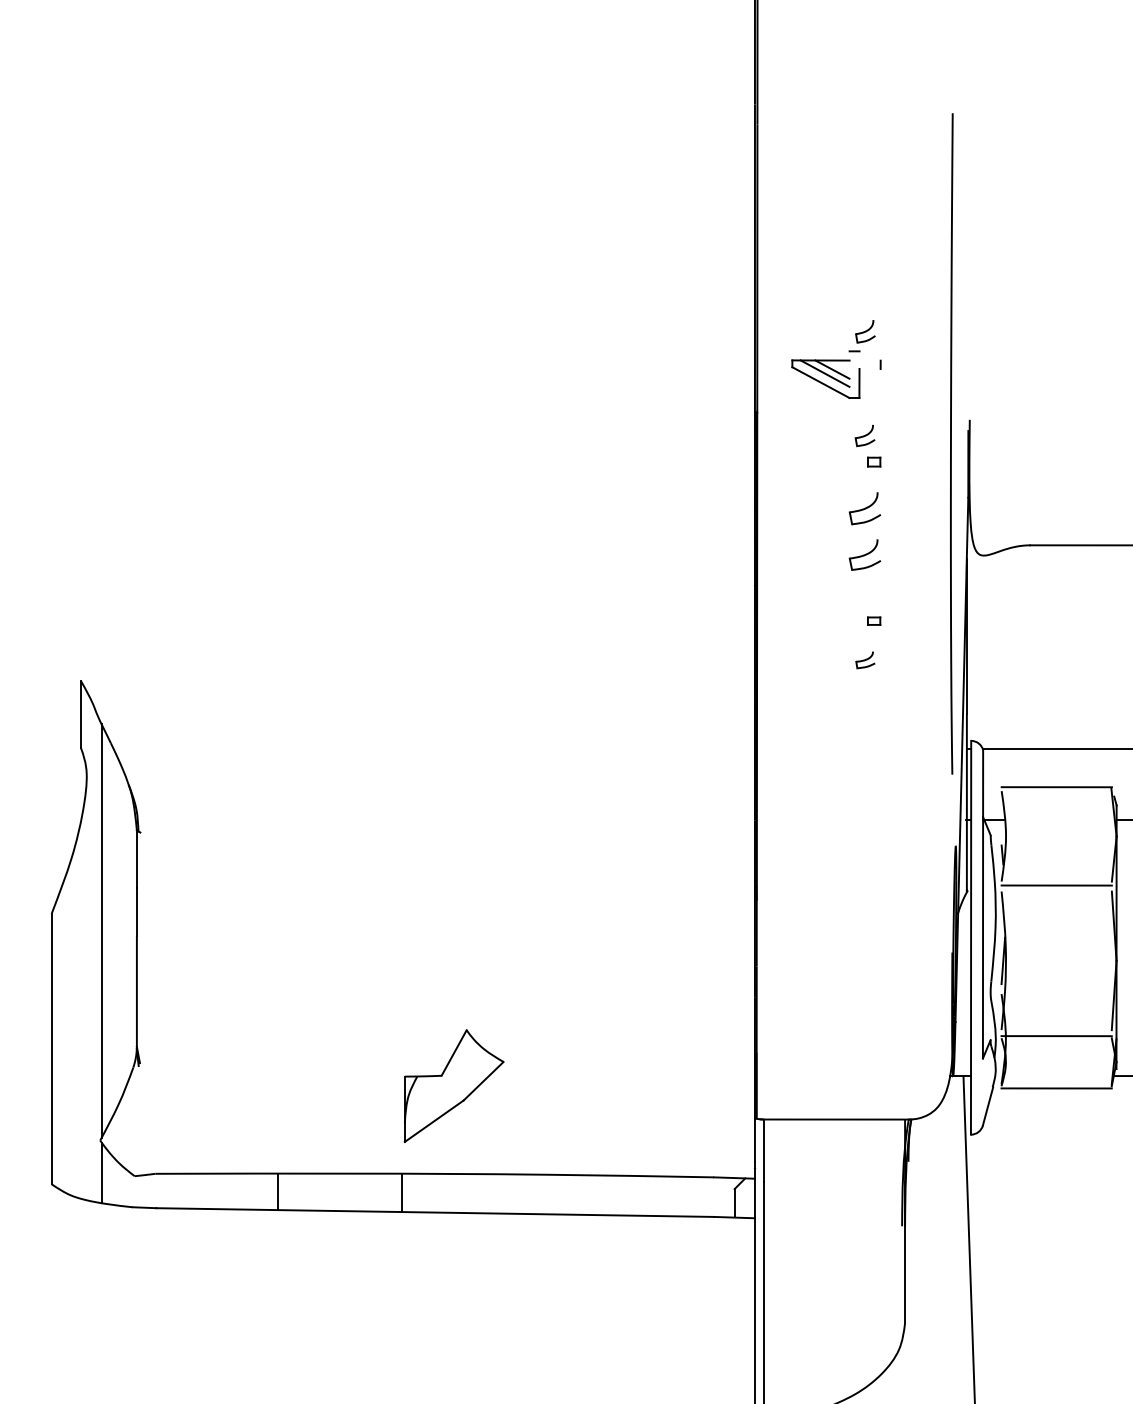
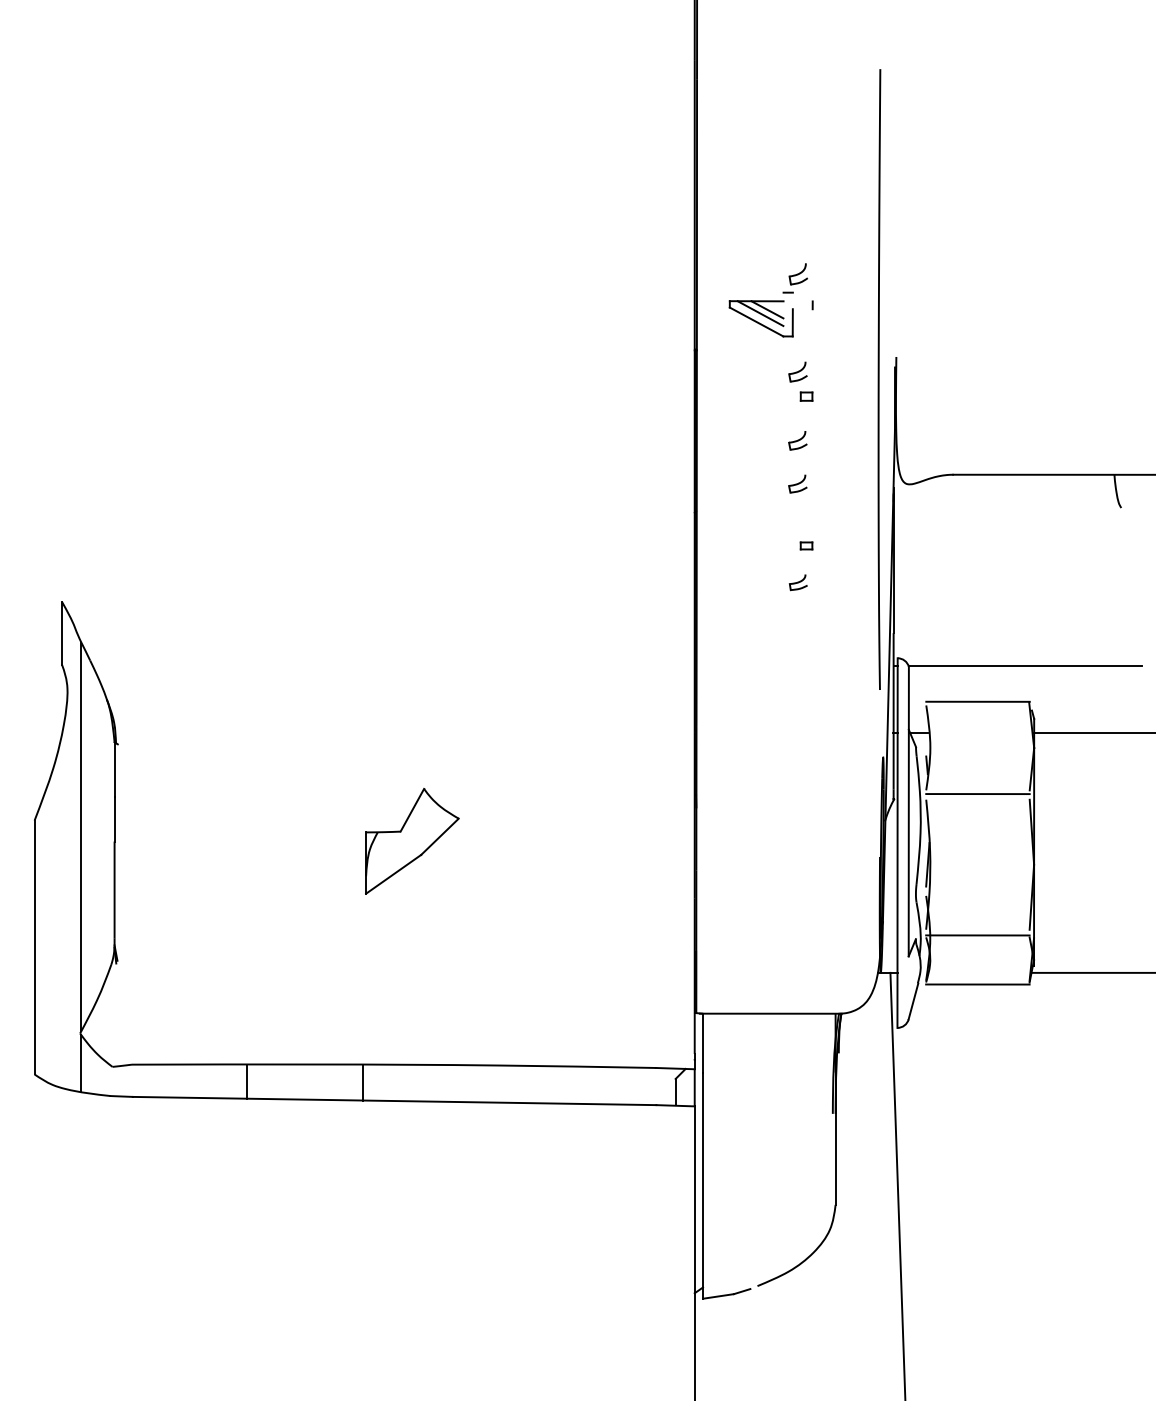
part: (864, 508) -> (797, 440), size x0.62
part: (864, 554) -> (797, 483), size x0.62
part: (454, 1085) -> (412, 840), moved

